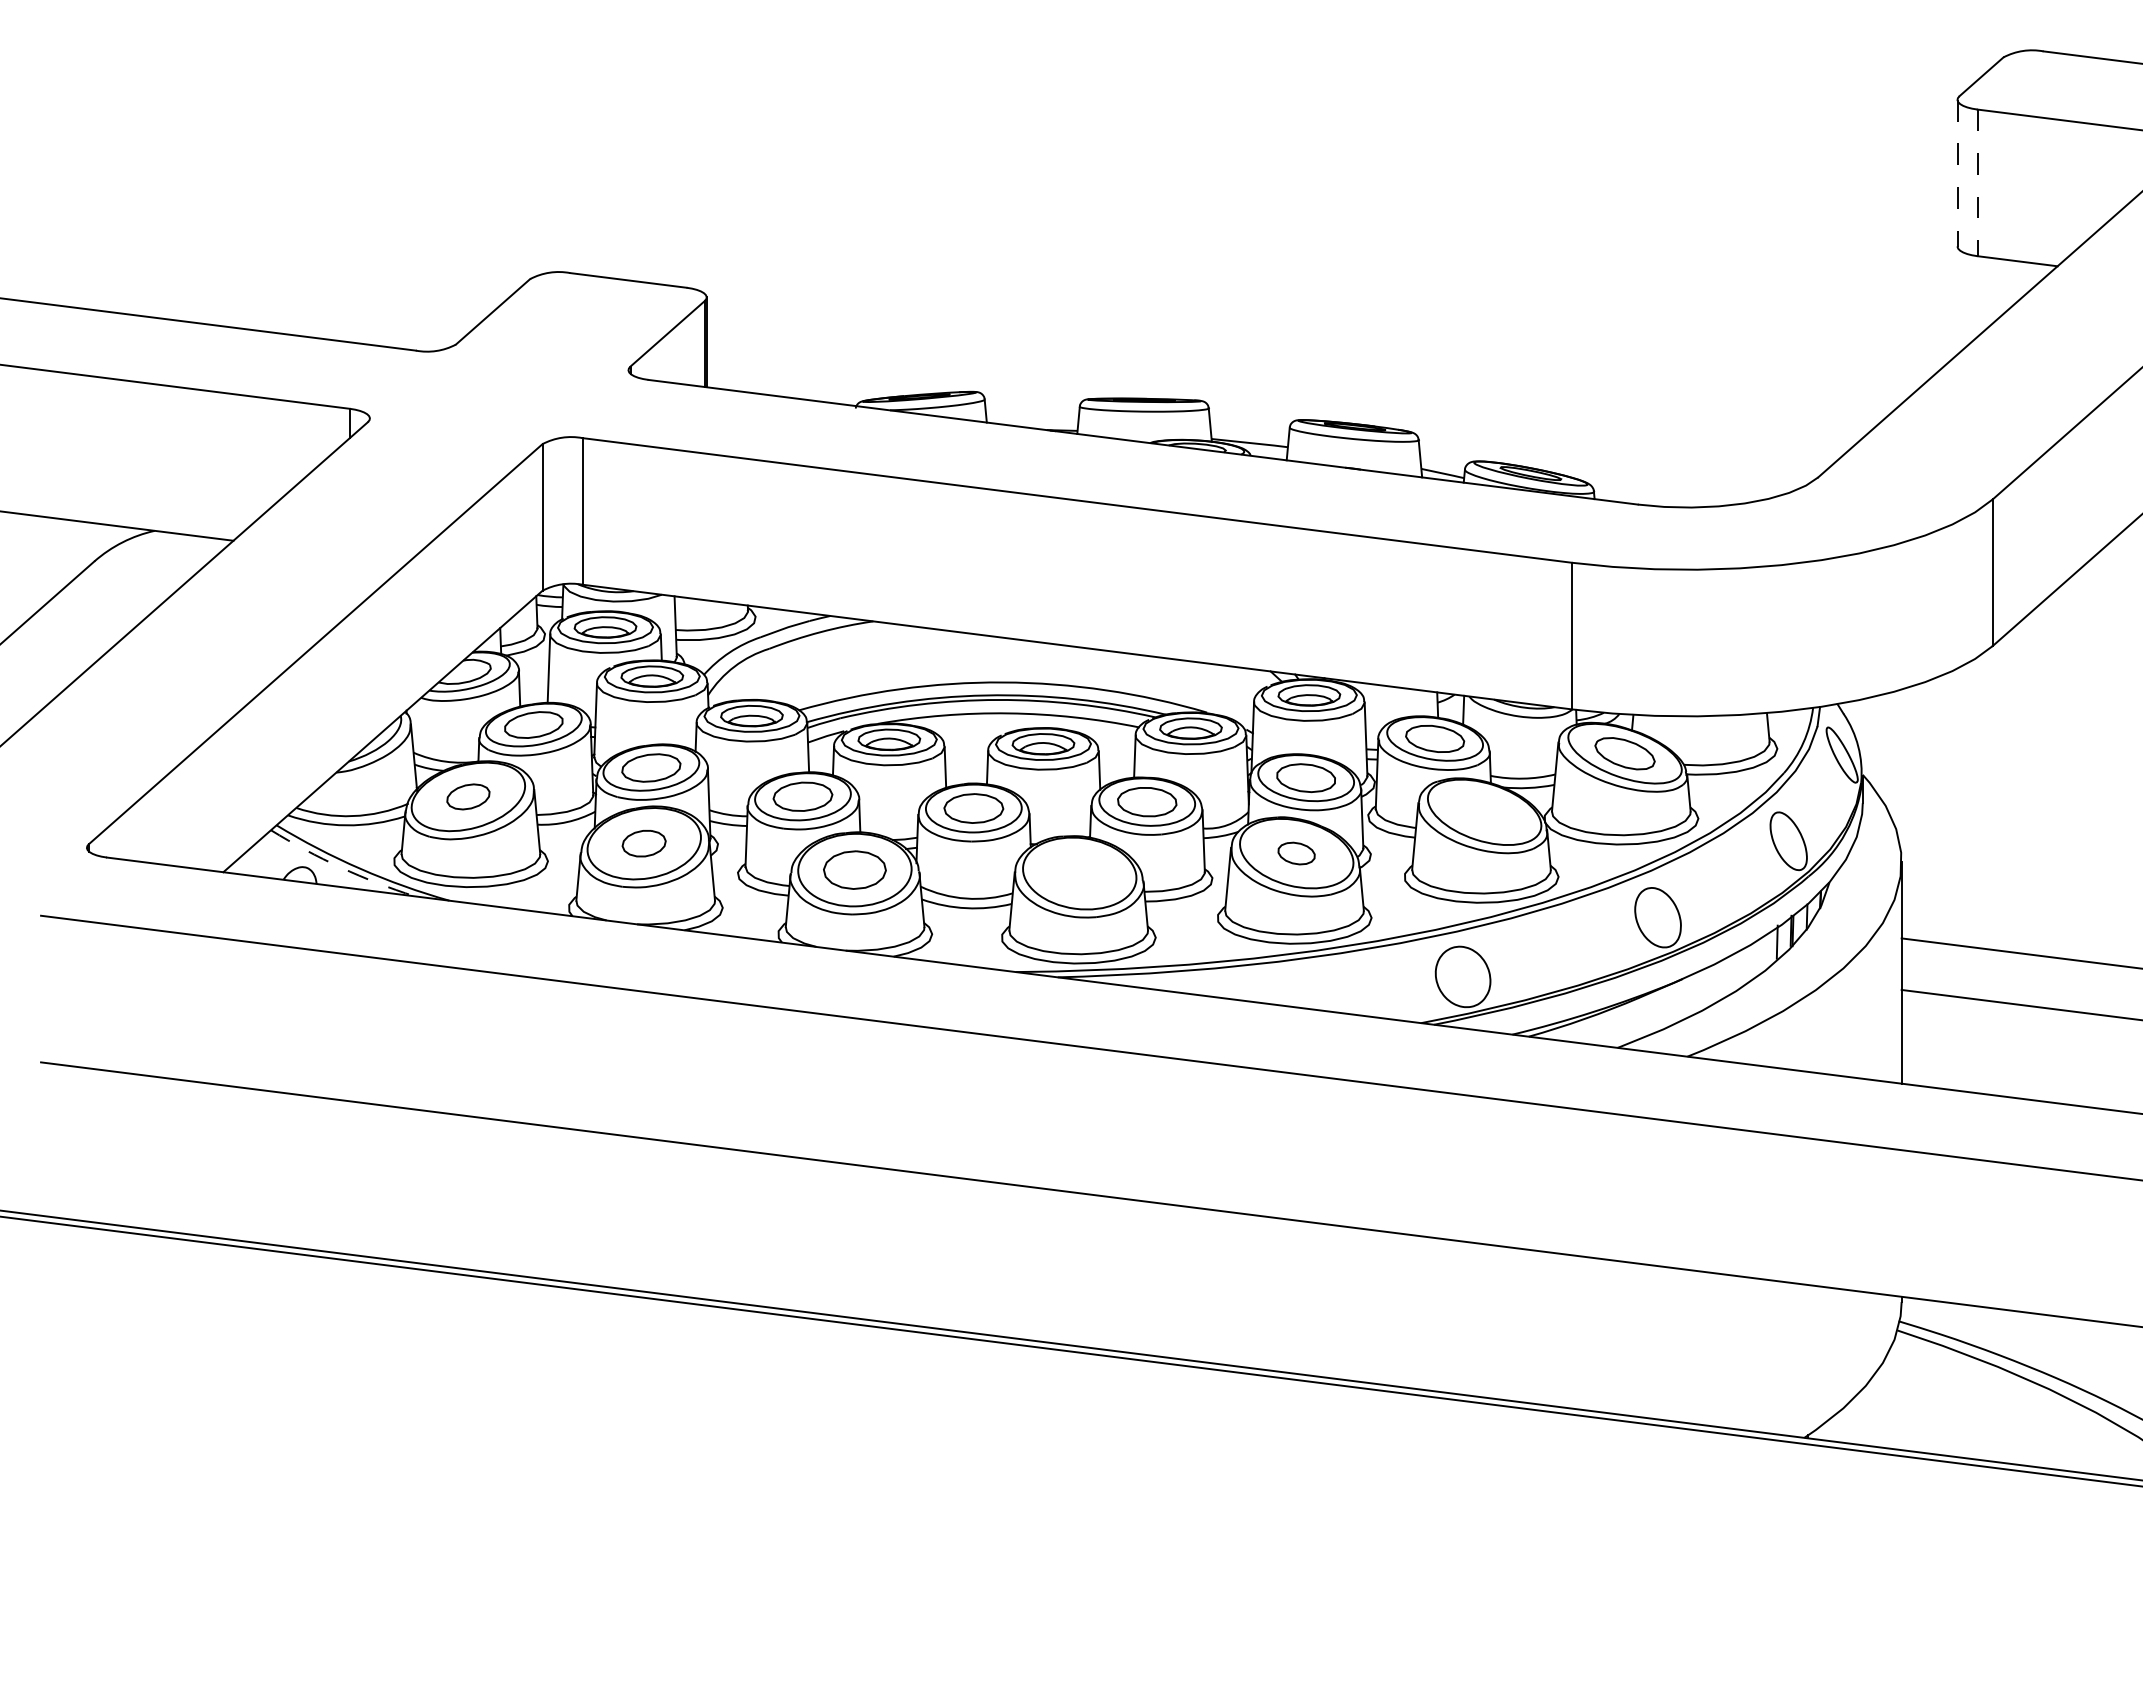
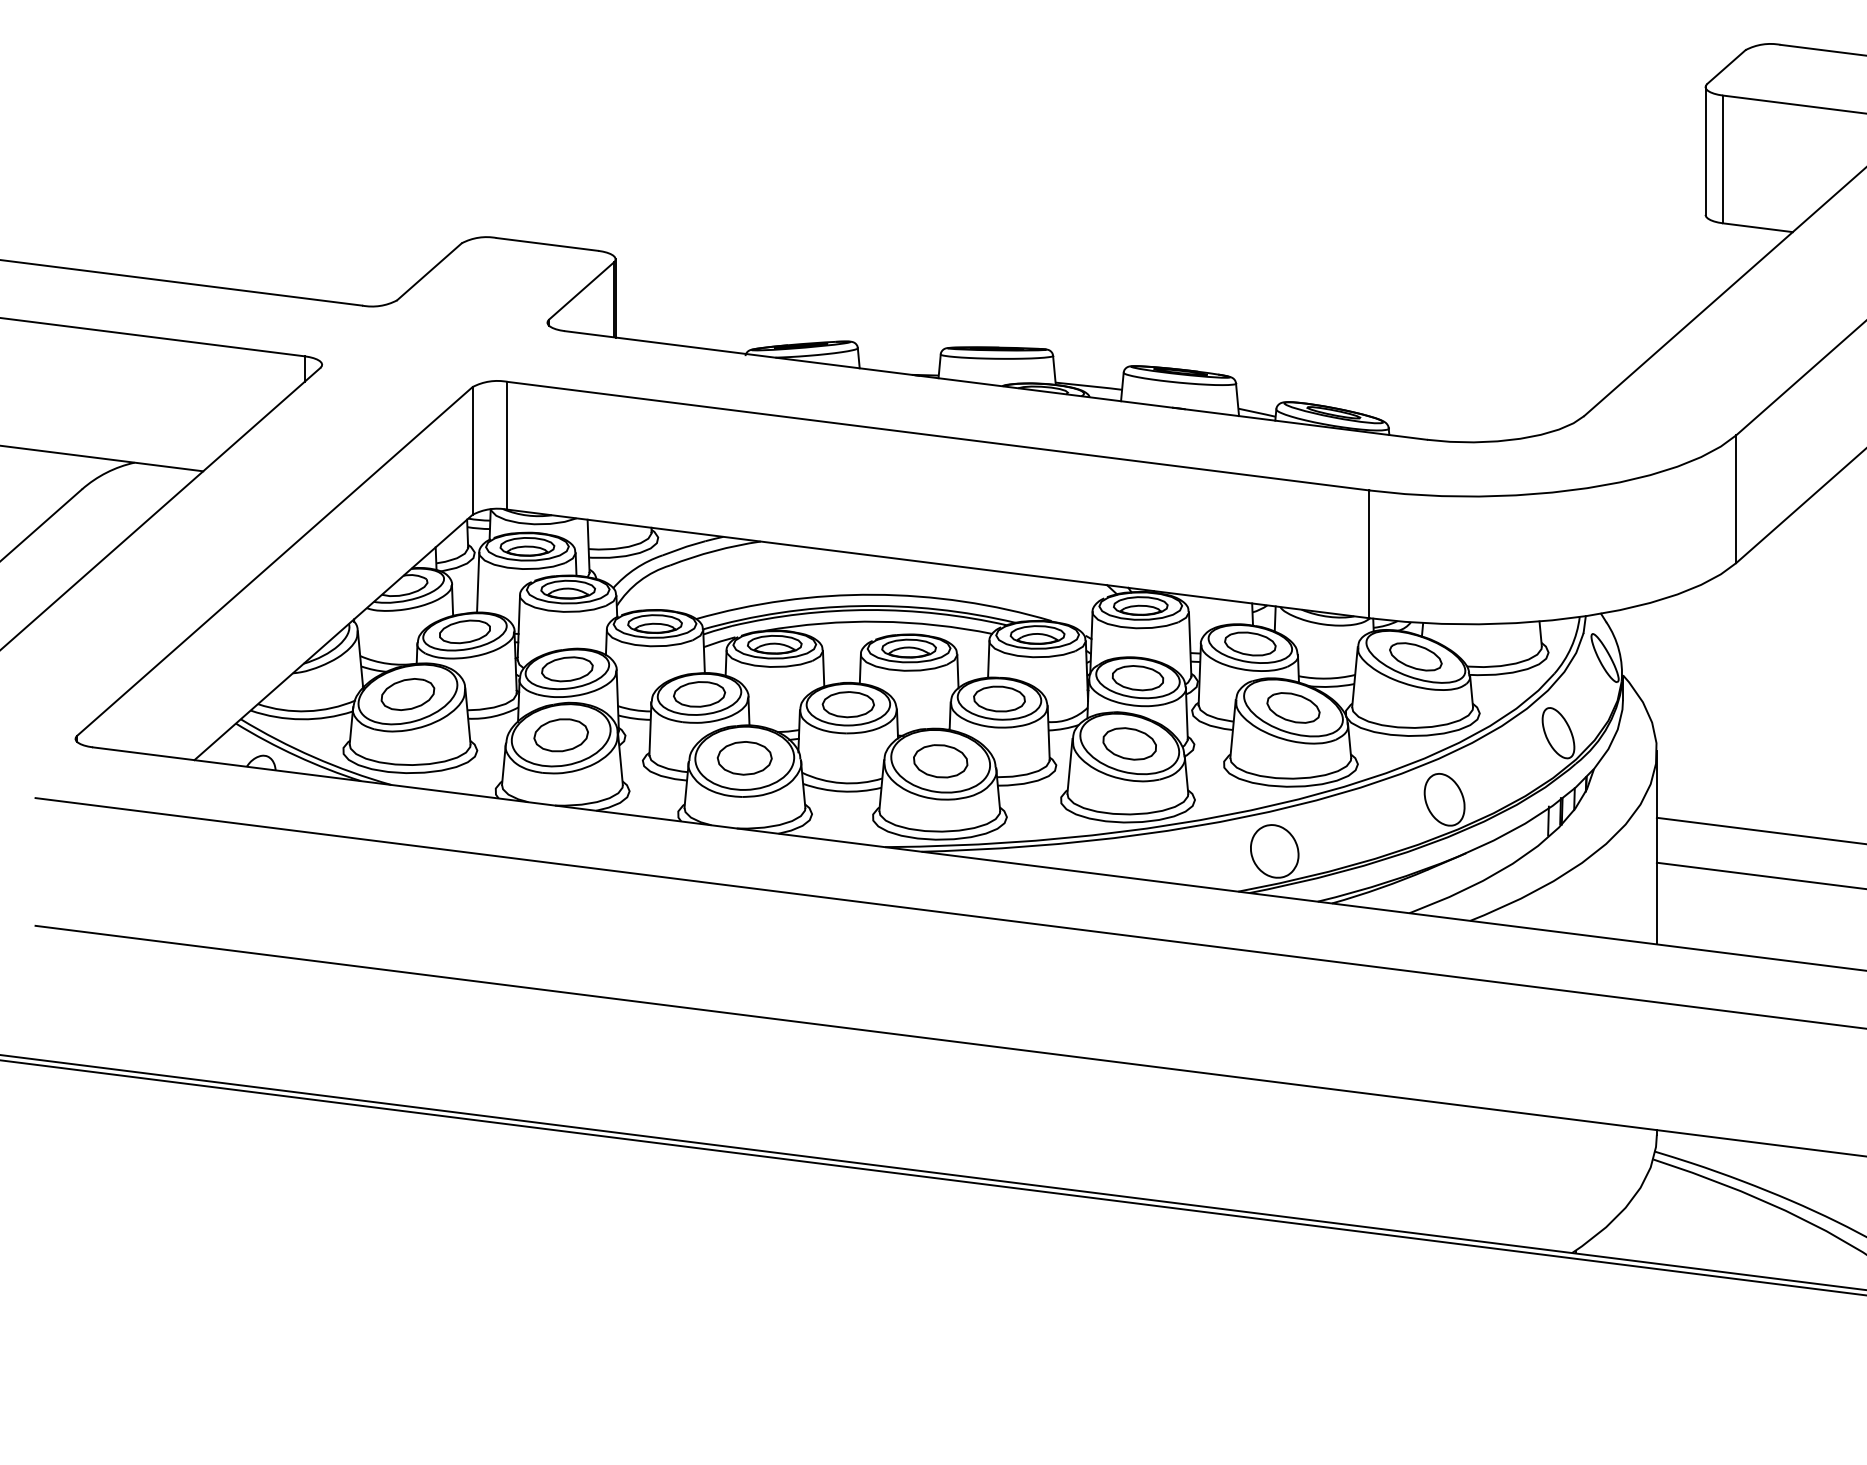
line: (1957, 173) -> (1705, 151), dashed -> solid
line: (1977, 183) -> (1722, 159), dashed -> solid
part: (468, 796) -> (408, 694), size x1.43
part: (1484, 812) -> (1293, 708), added
part: (643, 843) -> (560, 735), size x1.43
part: (1296, 853) -> (1129, 743), size x1.67
arc: (340, 867) -> (296, 756), dashed -> solid
part: (1079, 873) -> (940, 761), added

